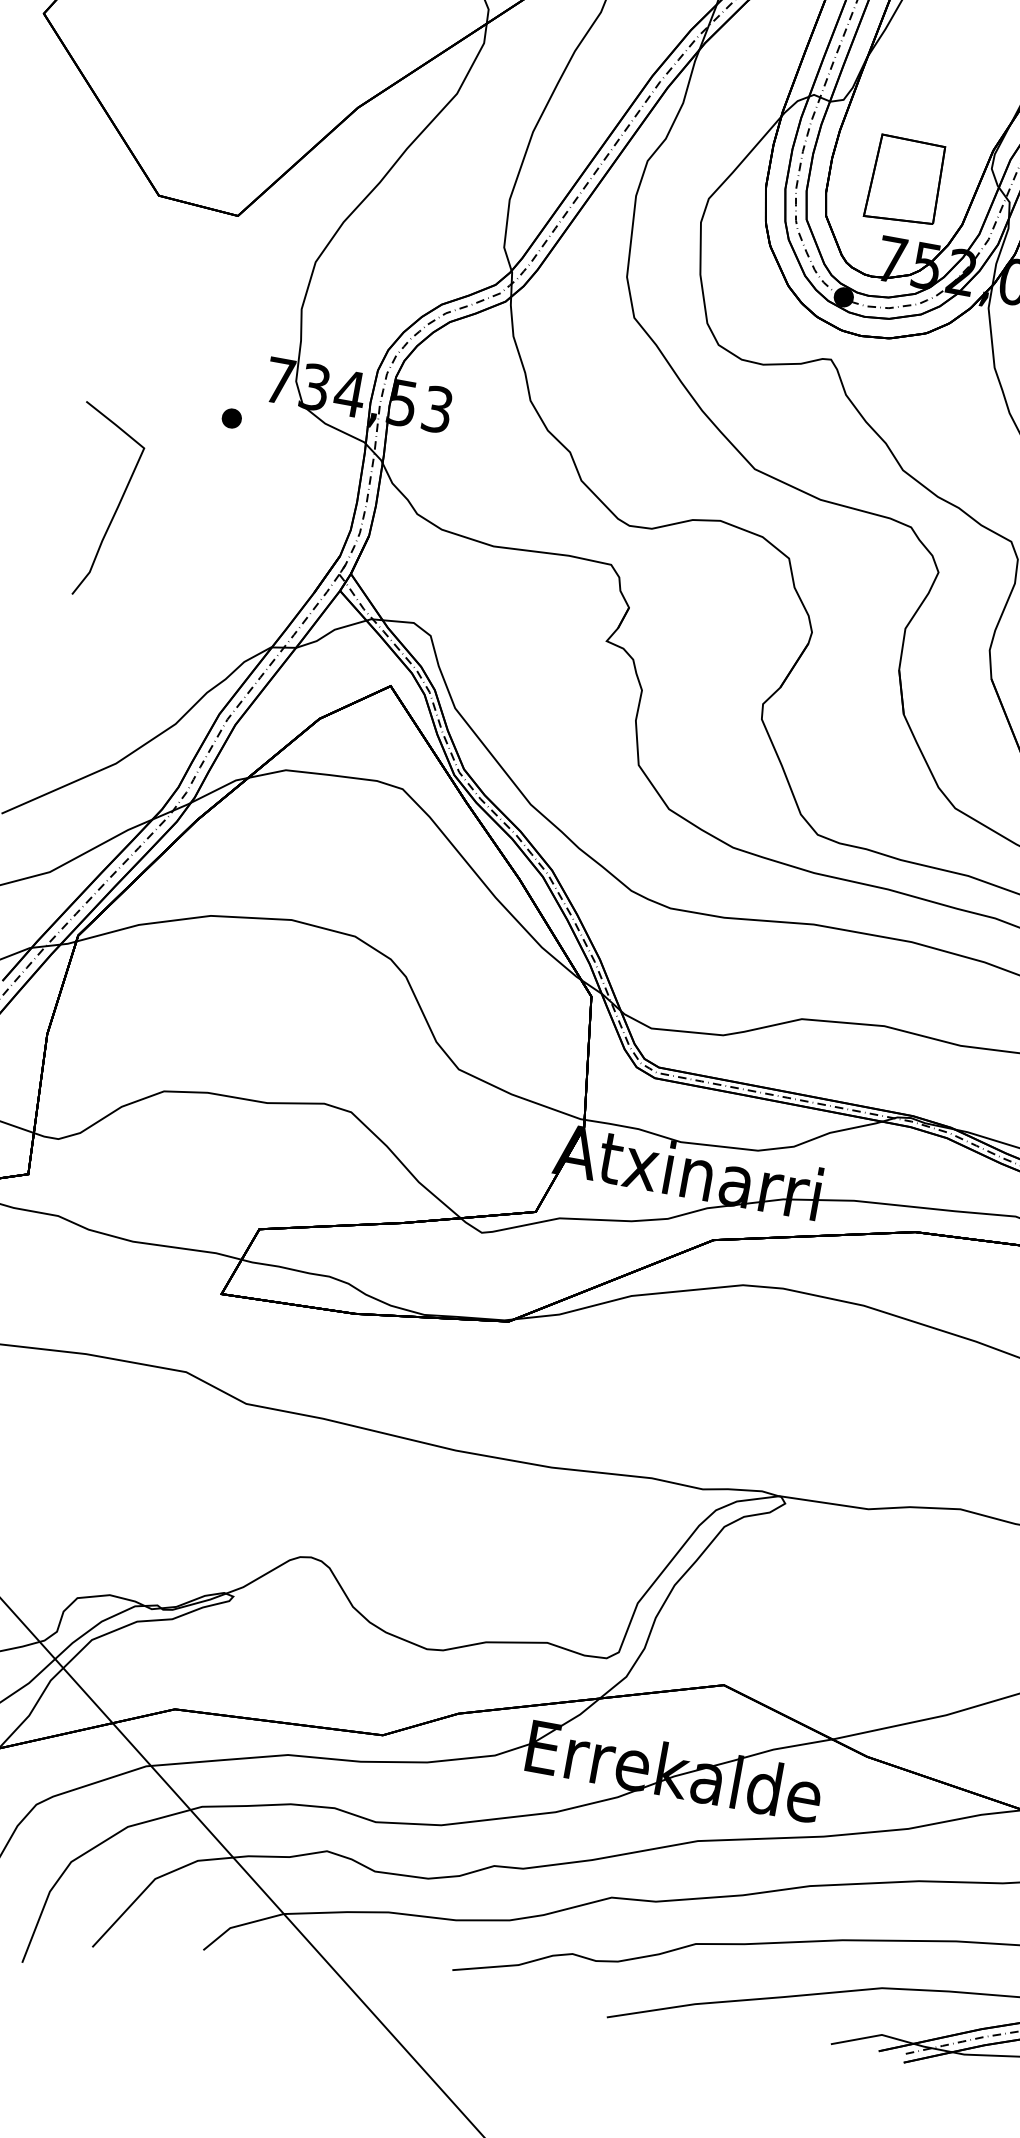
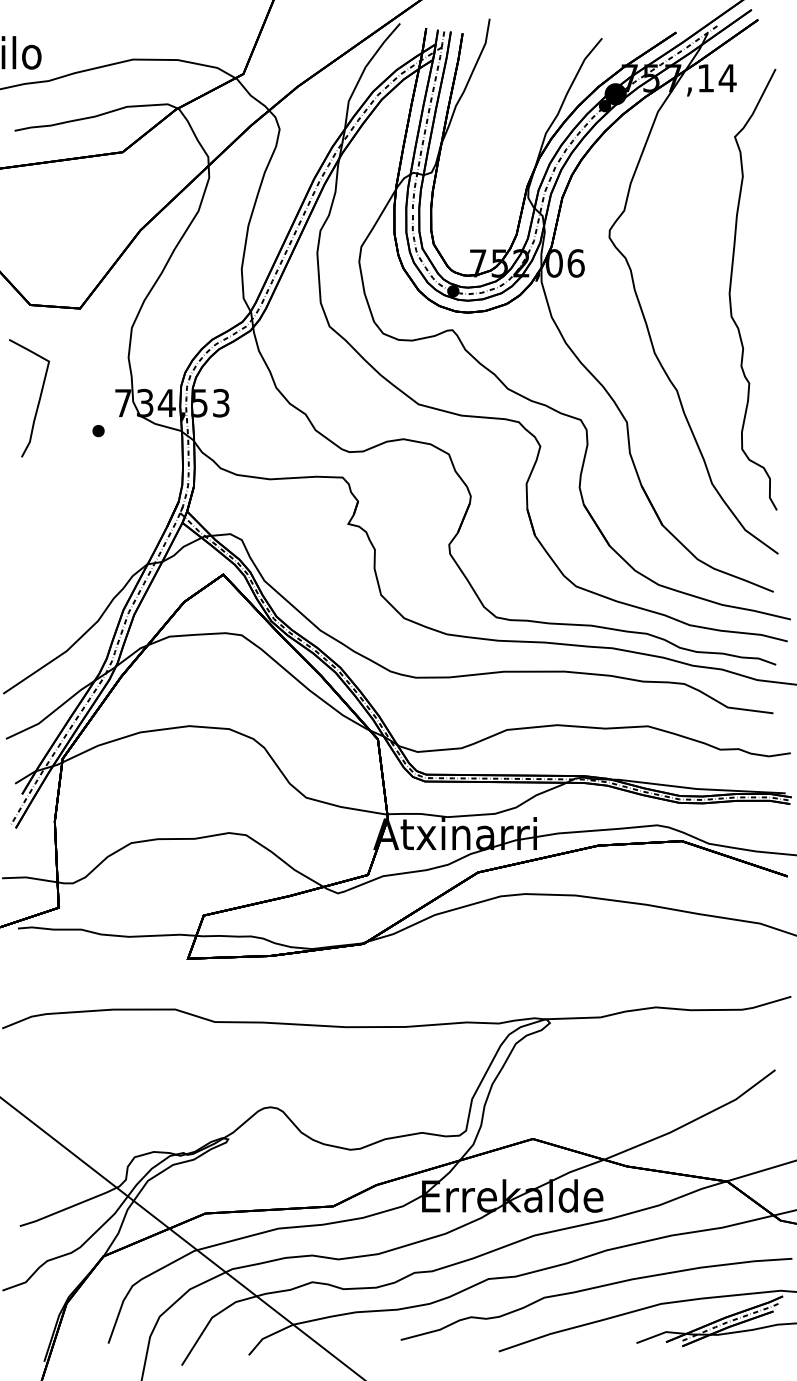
part: (905, 180) -> (477, 214), removed
curve: (116, 506) -> (38, 399), moved

